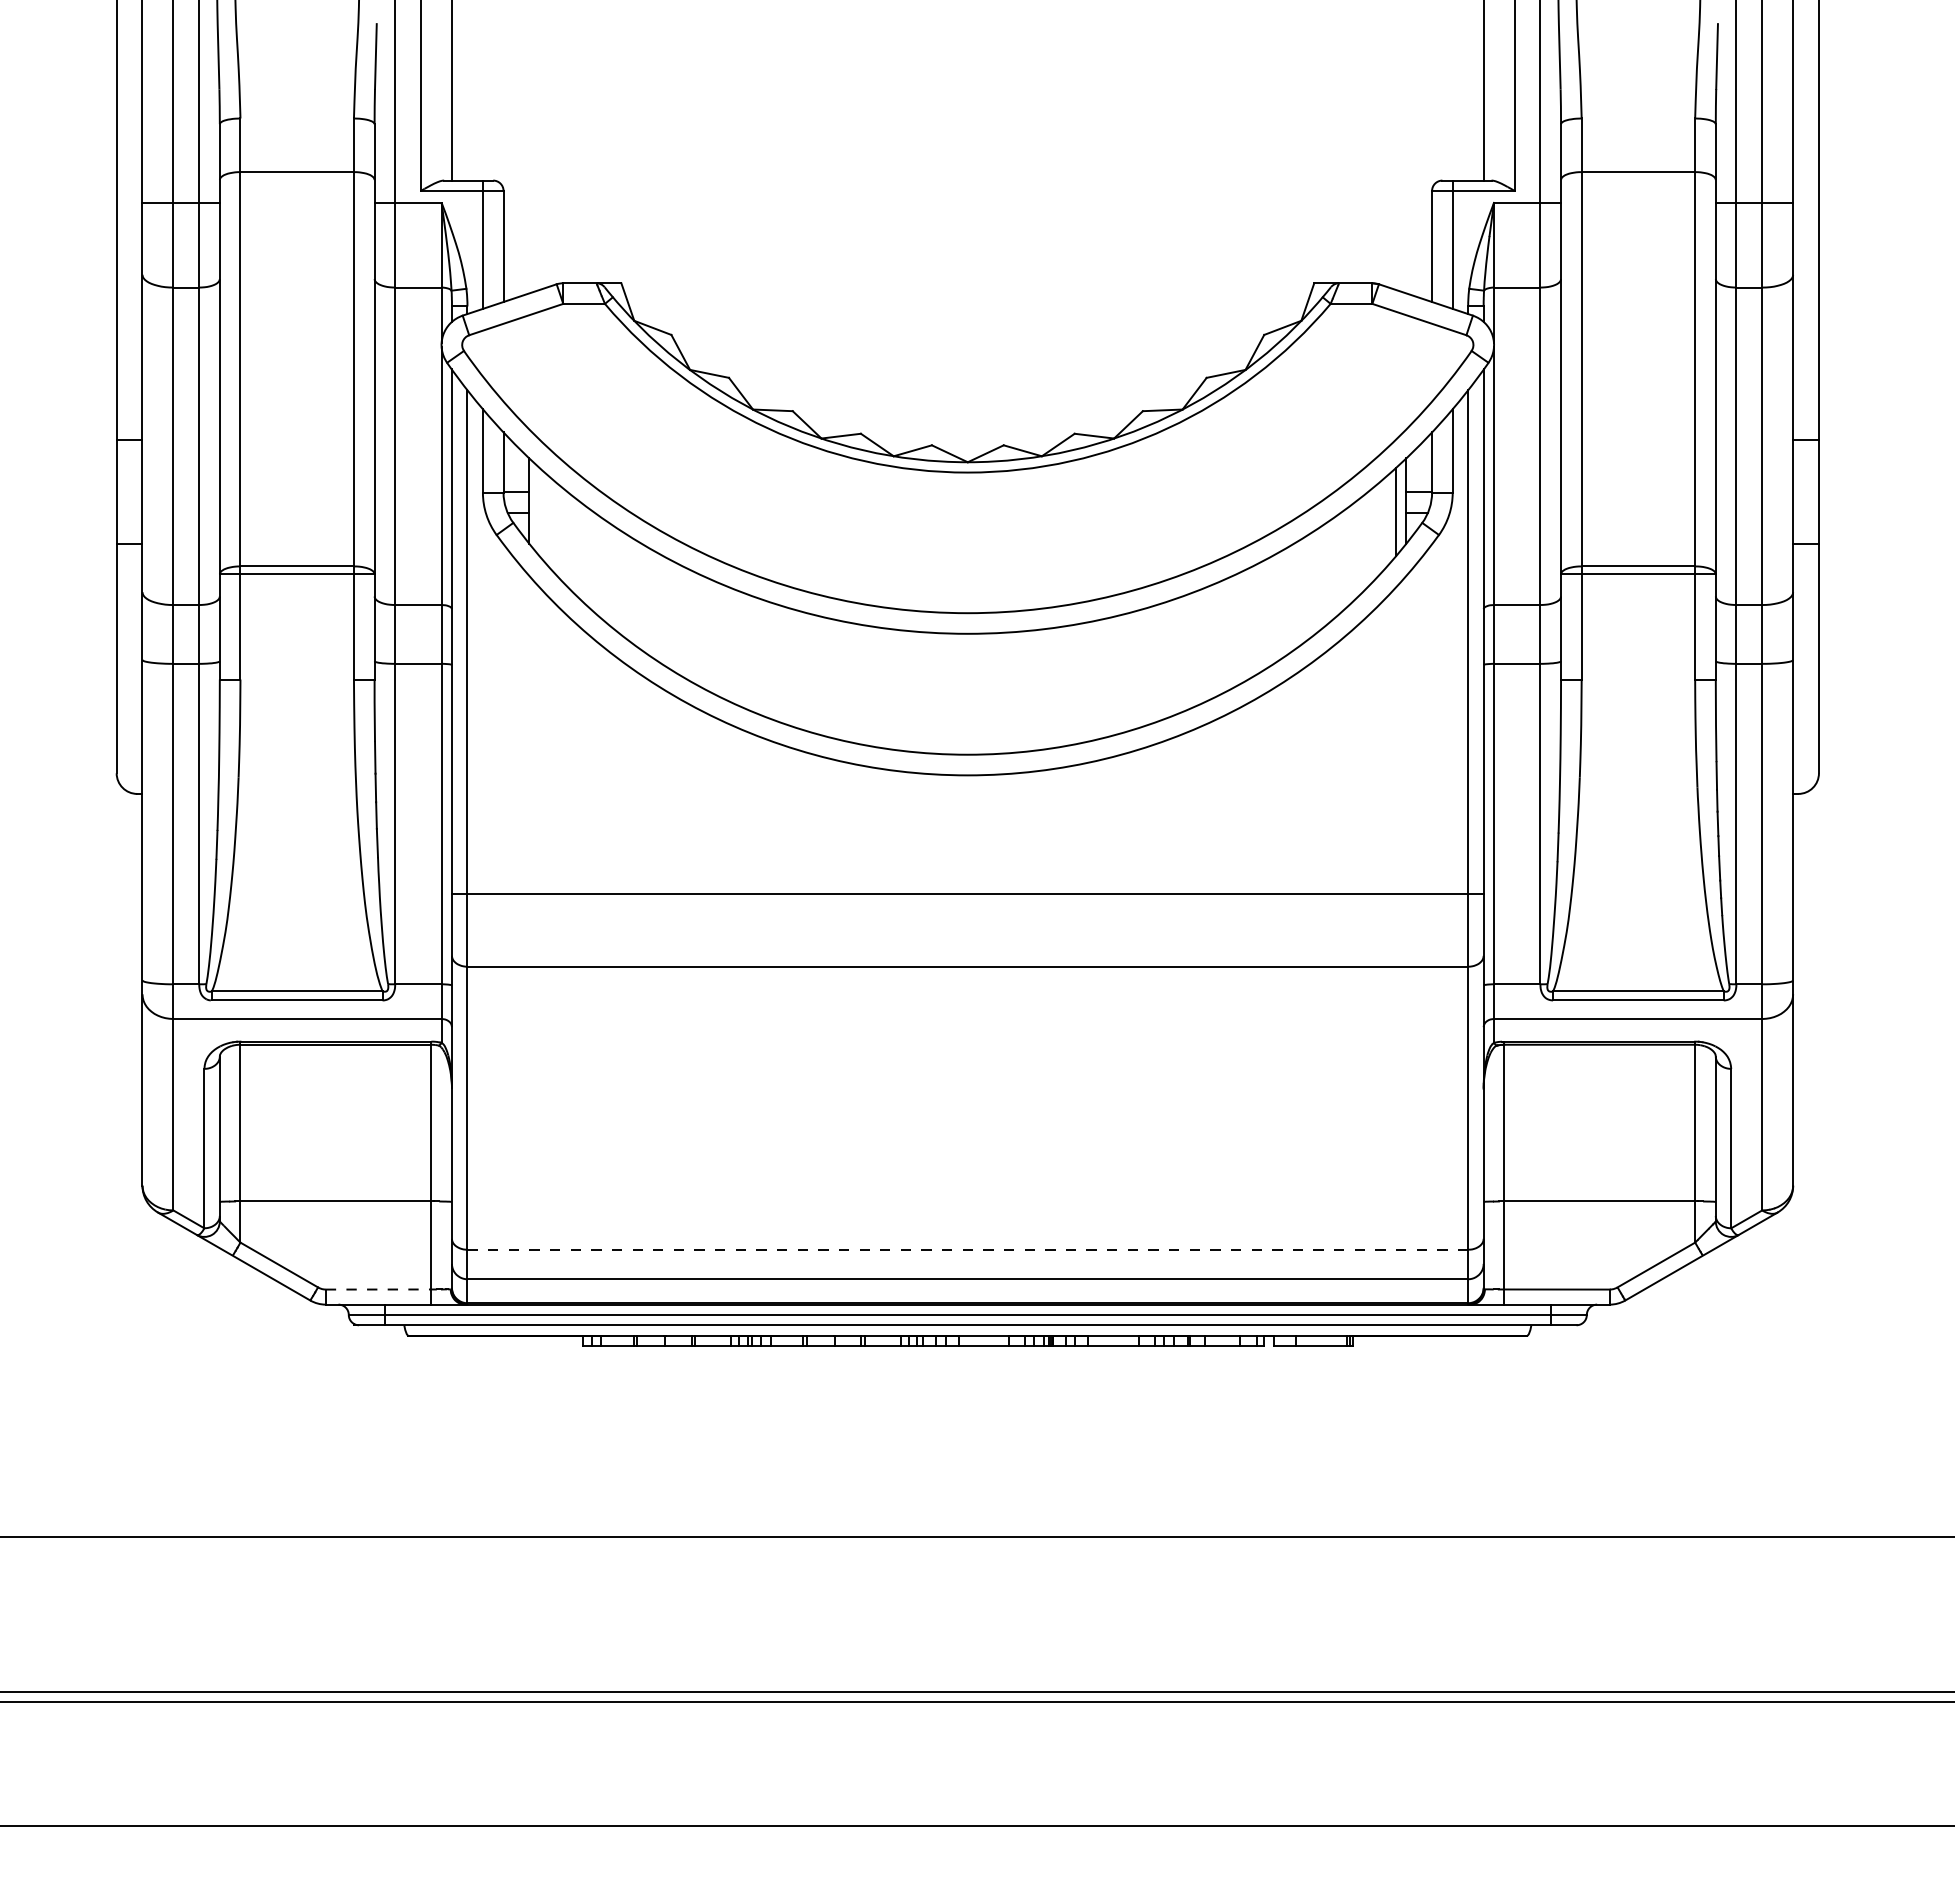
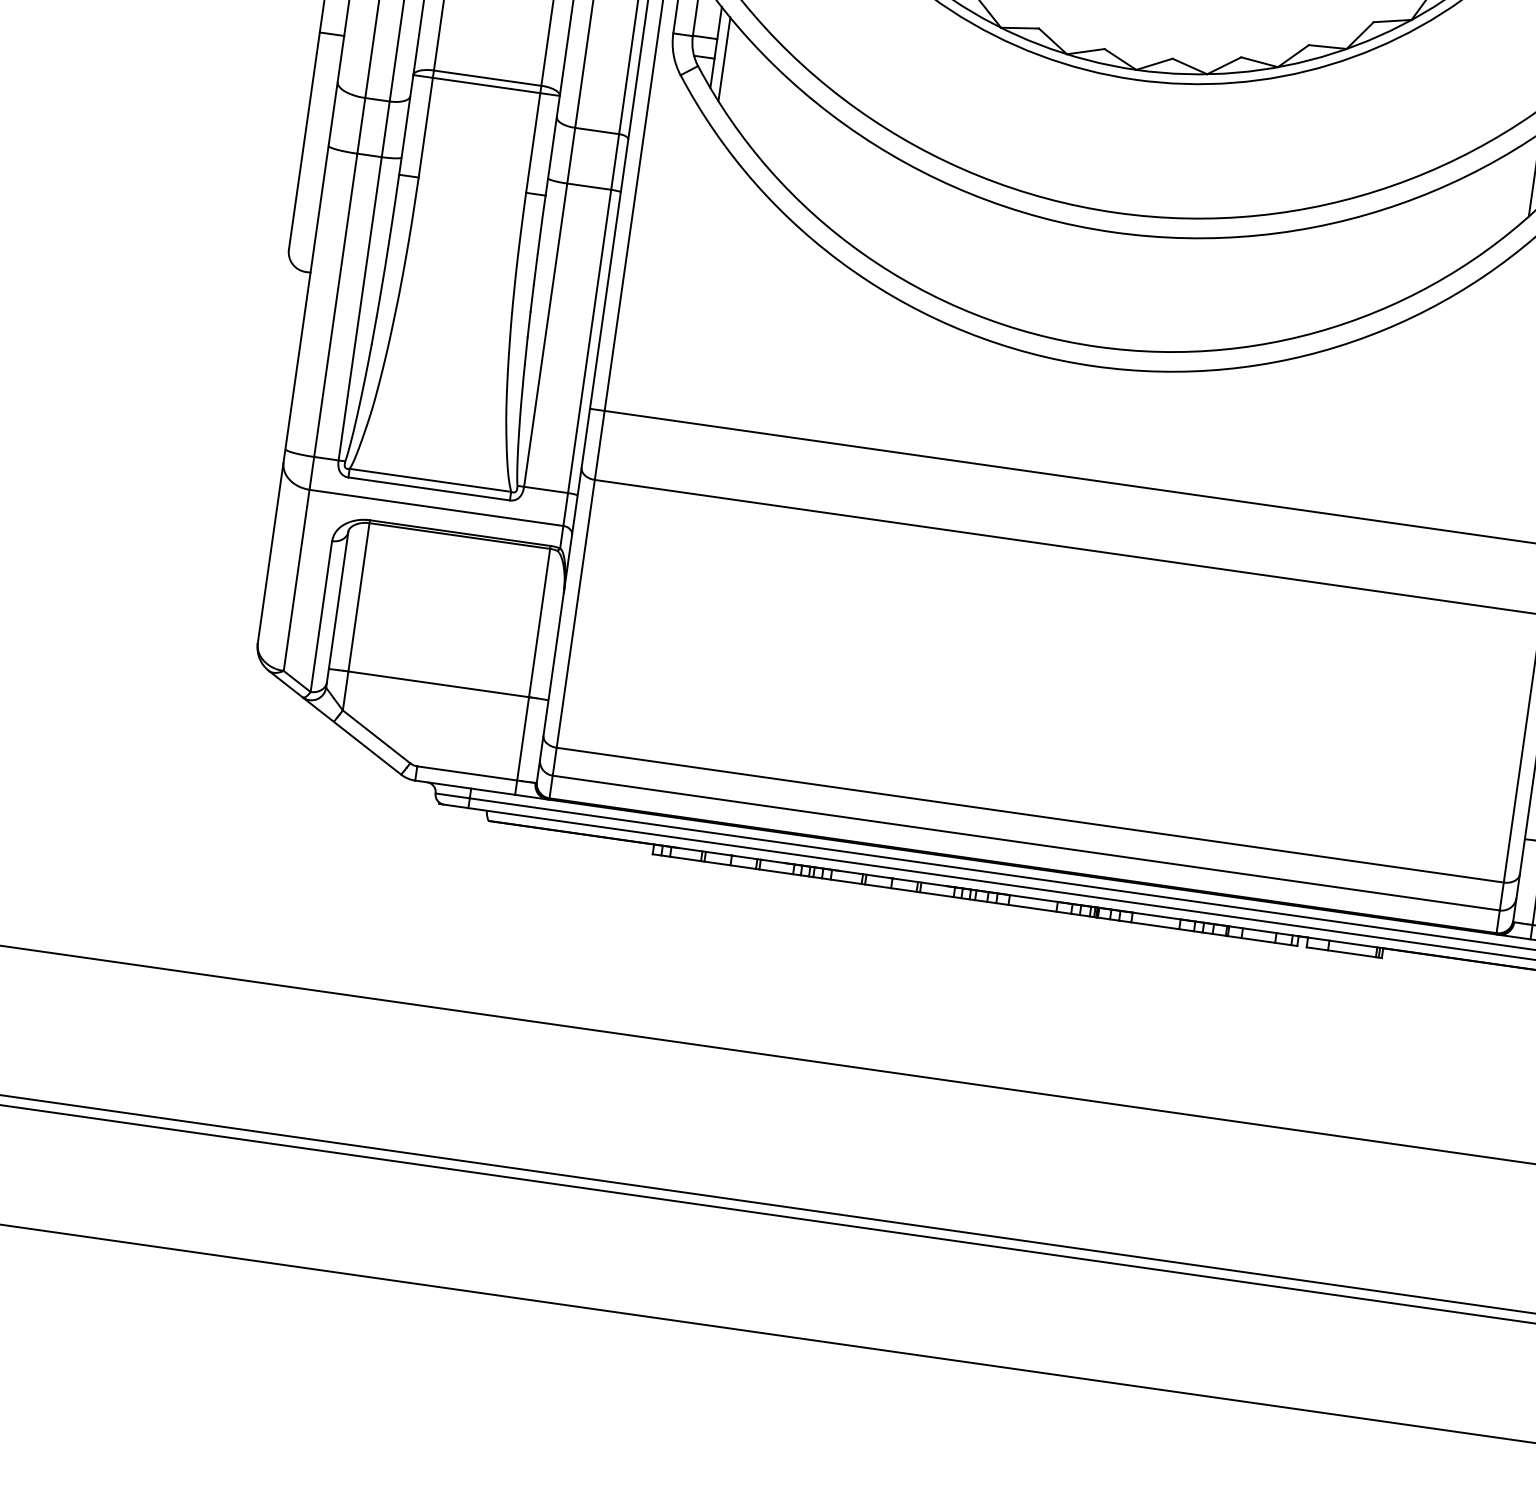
line: (539, 511) -> (724, 58), added
line: (968, 1249) -> (1030, 815), dashed -> solid
line: (381, 1289) -> (470, 773), dashed -> solid

